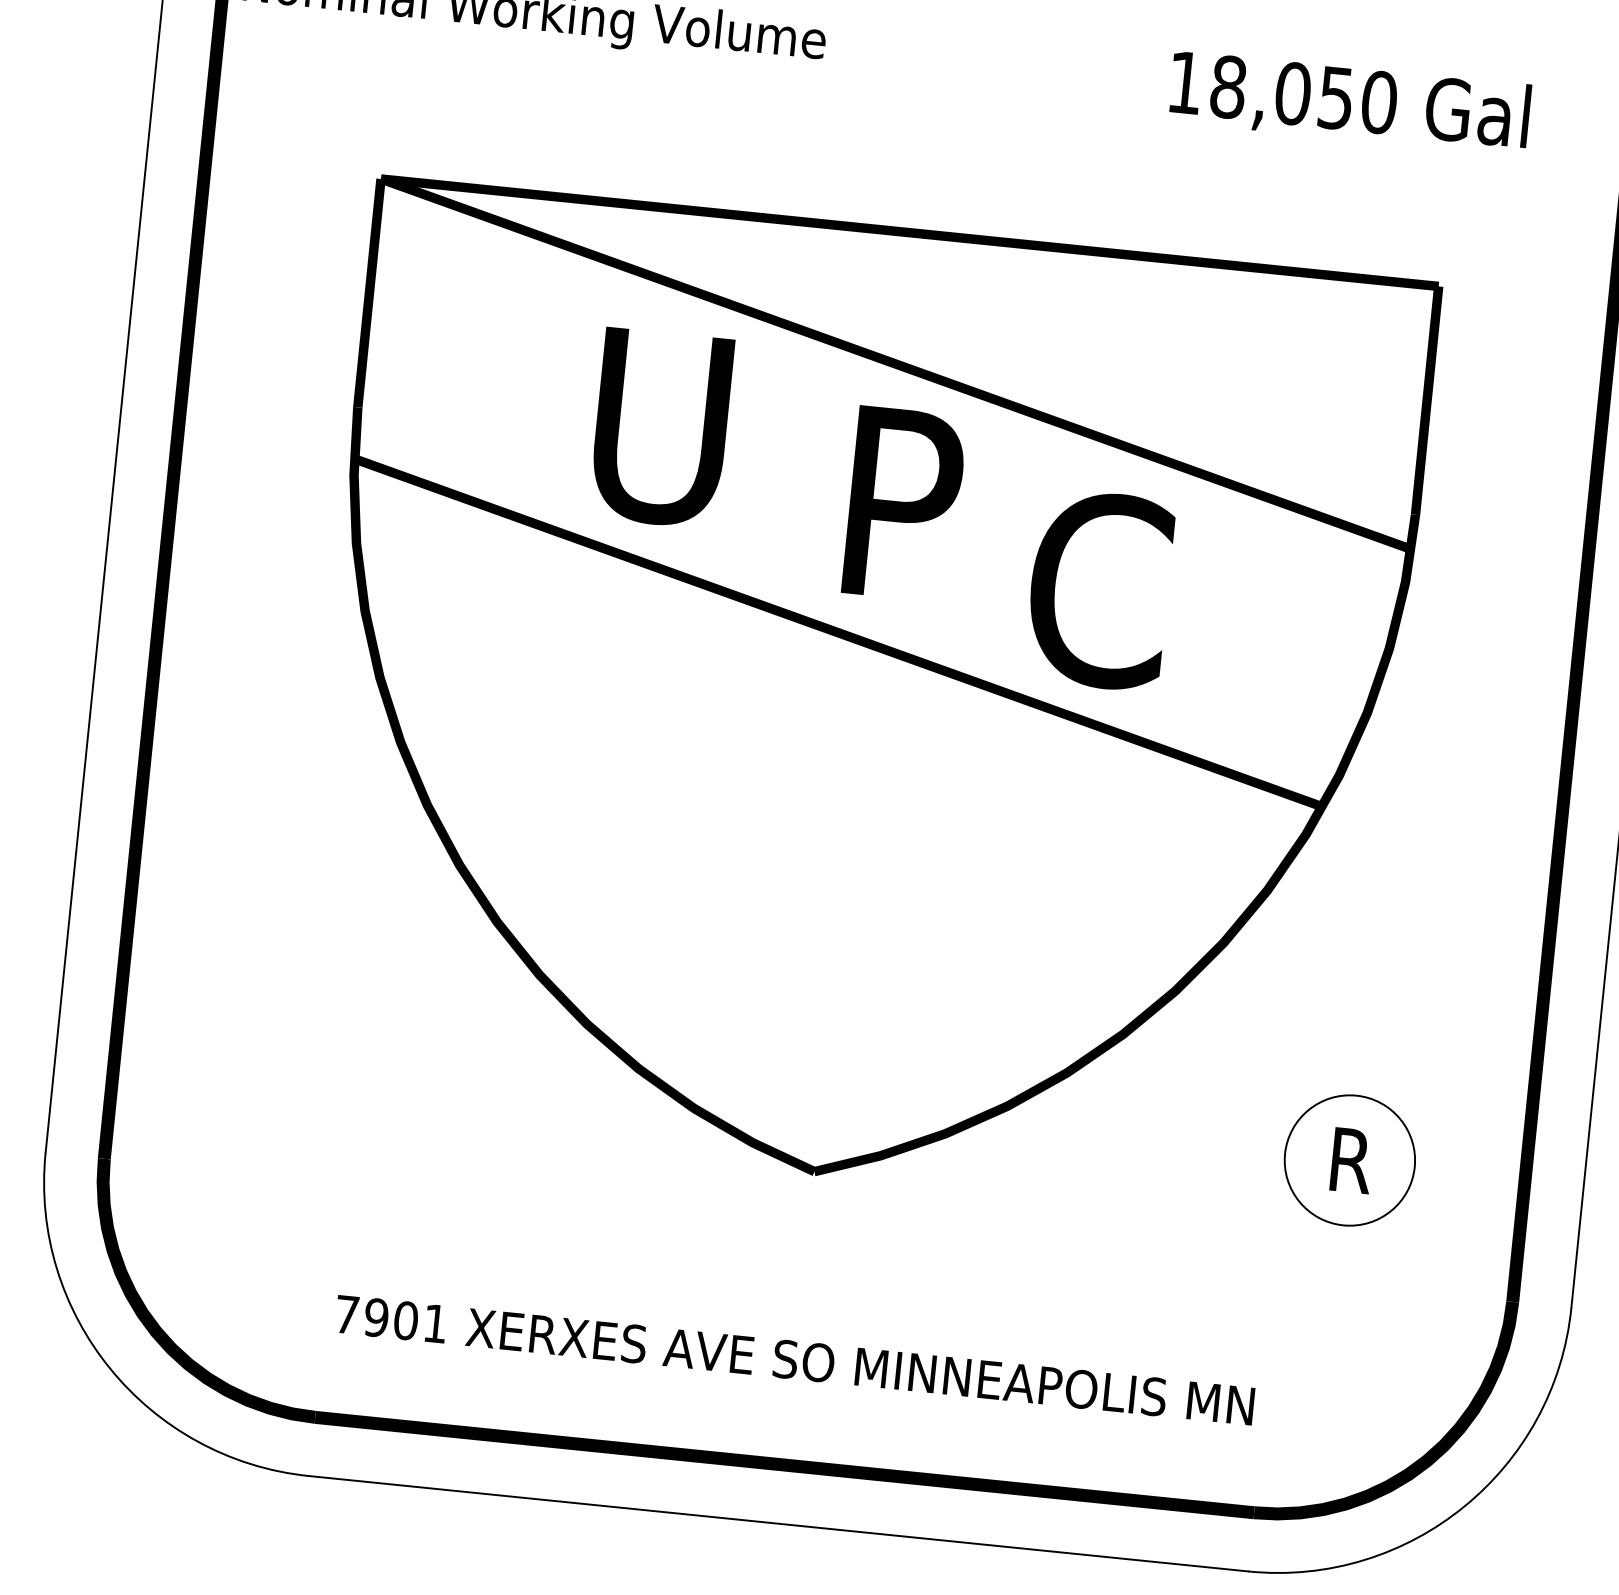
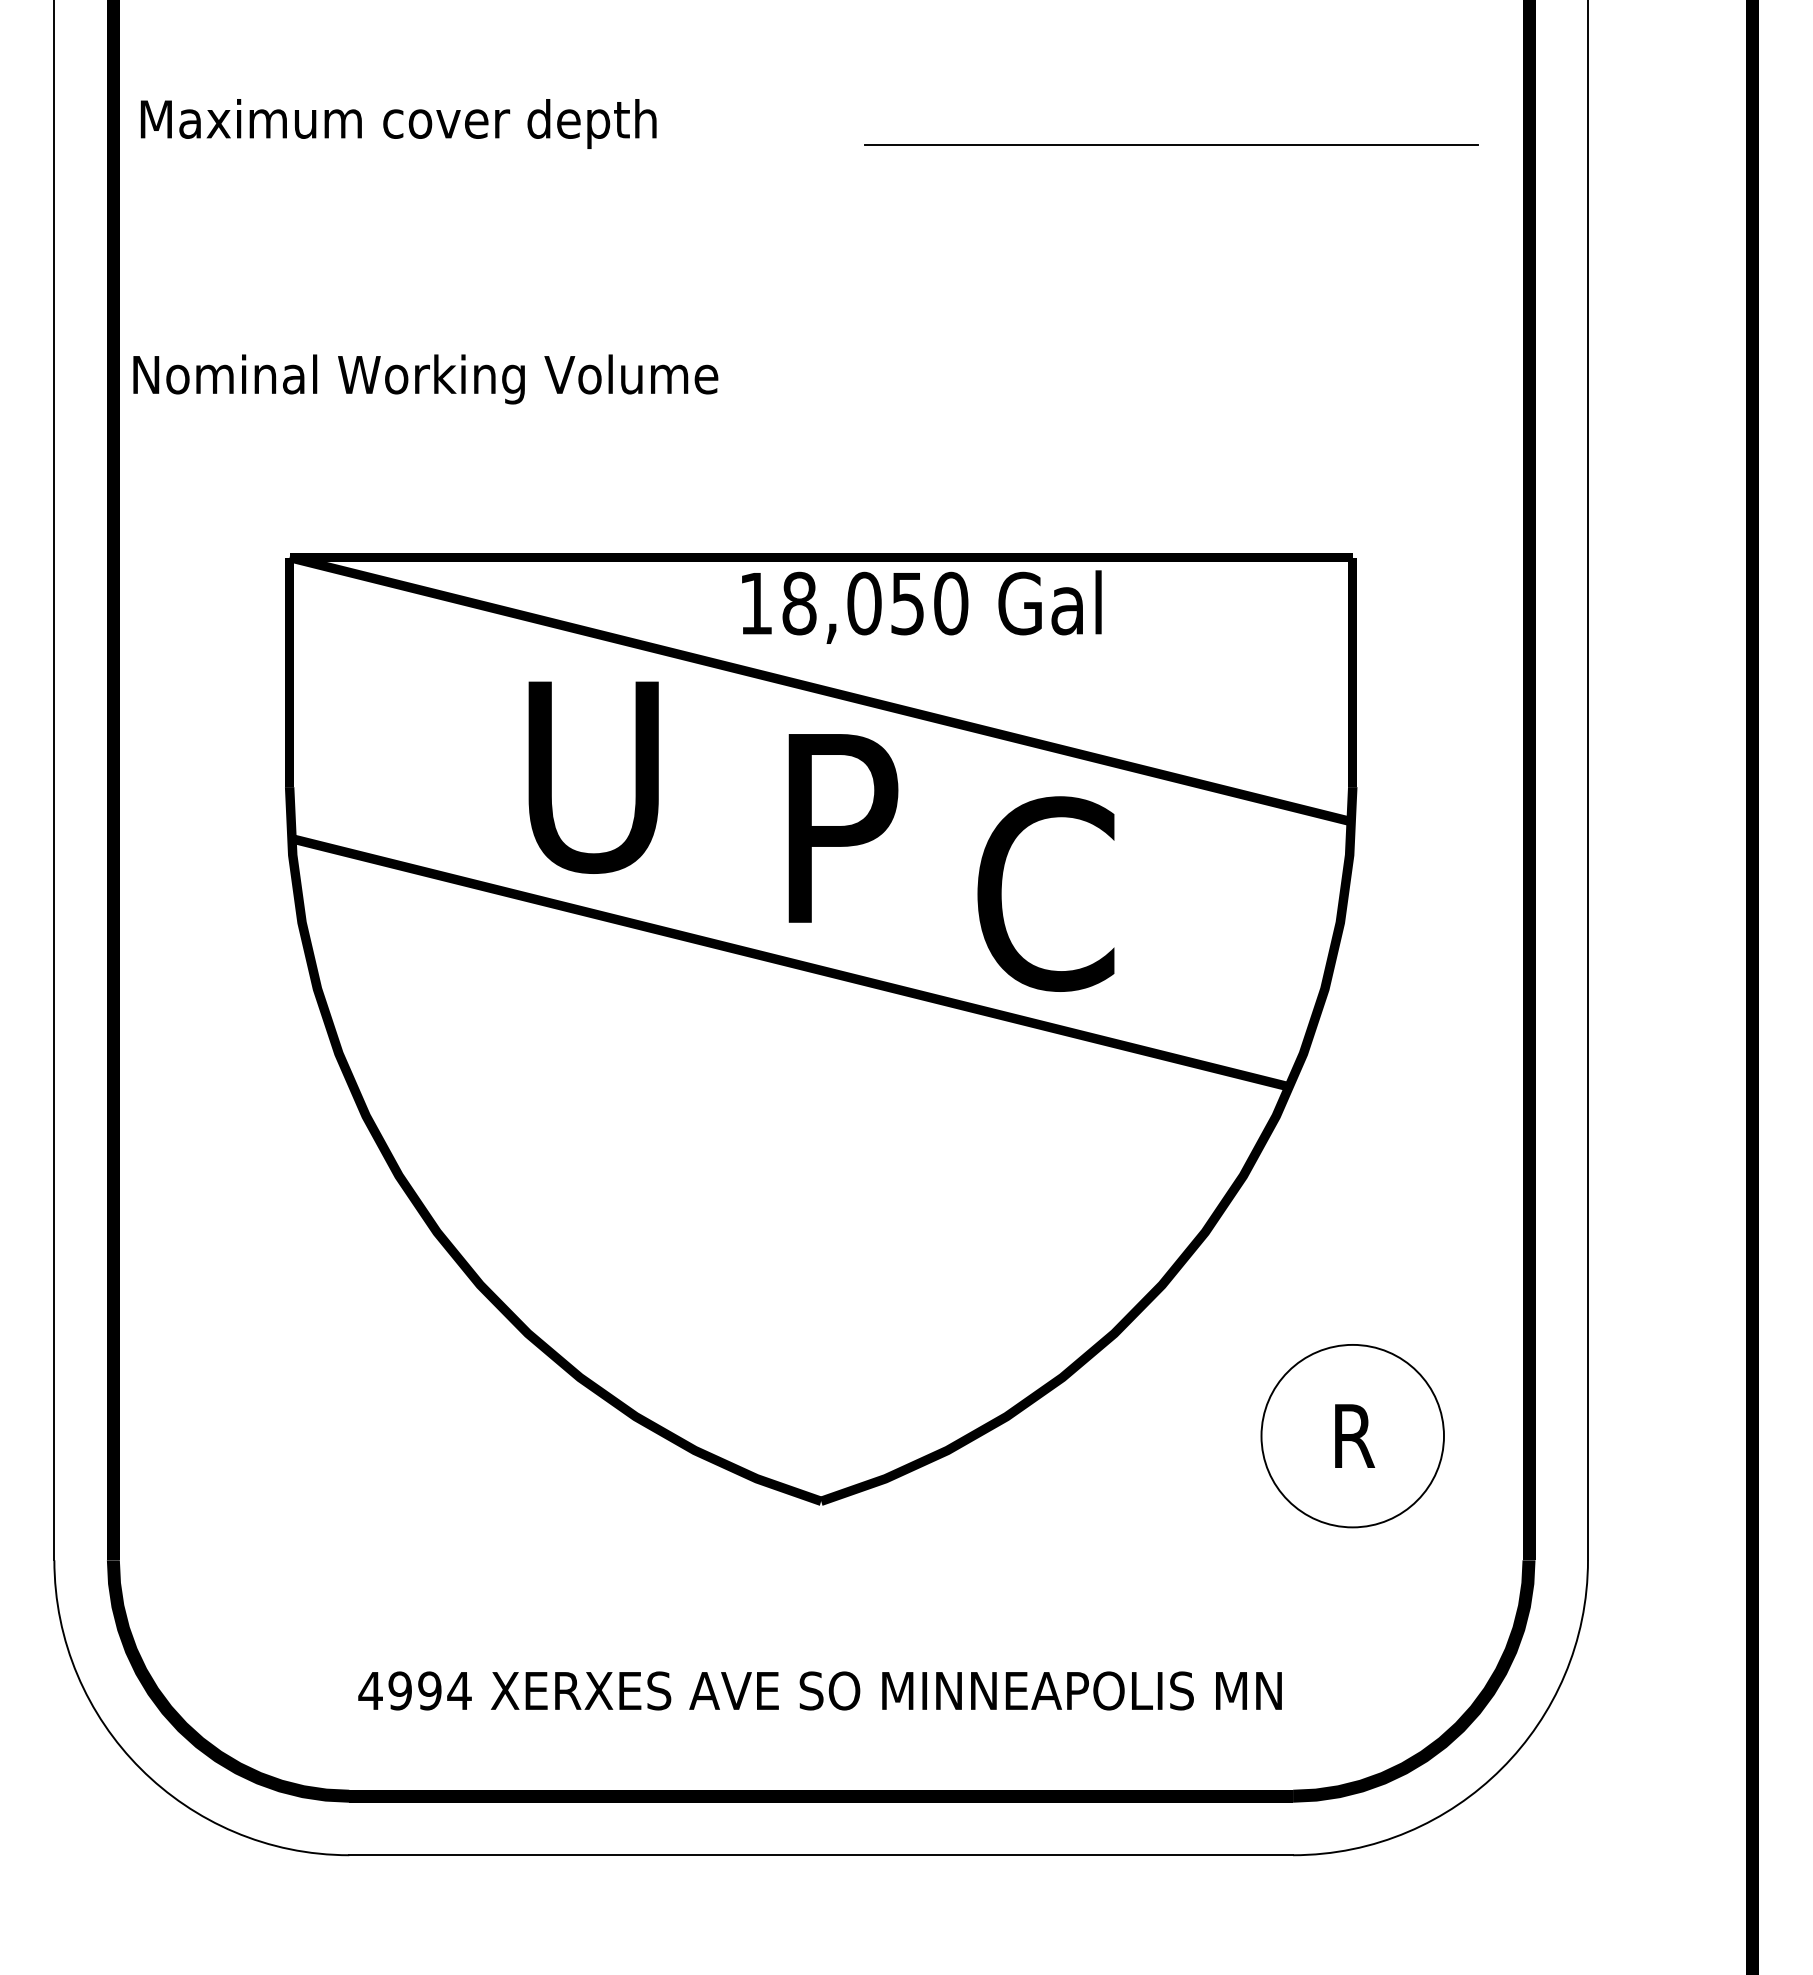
text: (1349, 102) -> (921, 606), moved
circle: (1349, 1159) -> (1352, 1435), size x1.4
text: (390, 1318) -> (414, 1690), 7901 -> 4994

